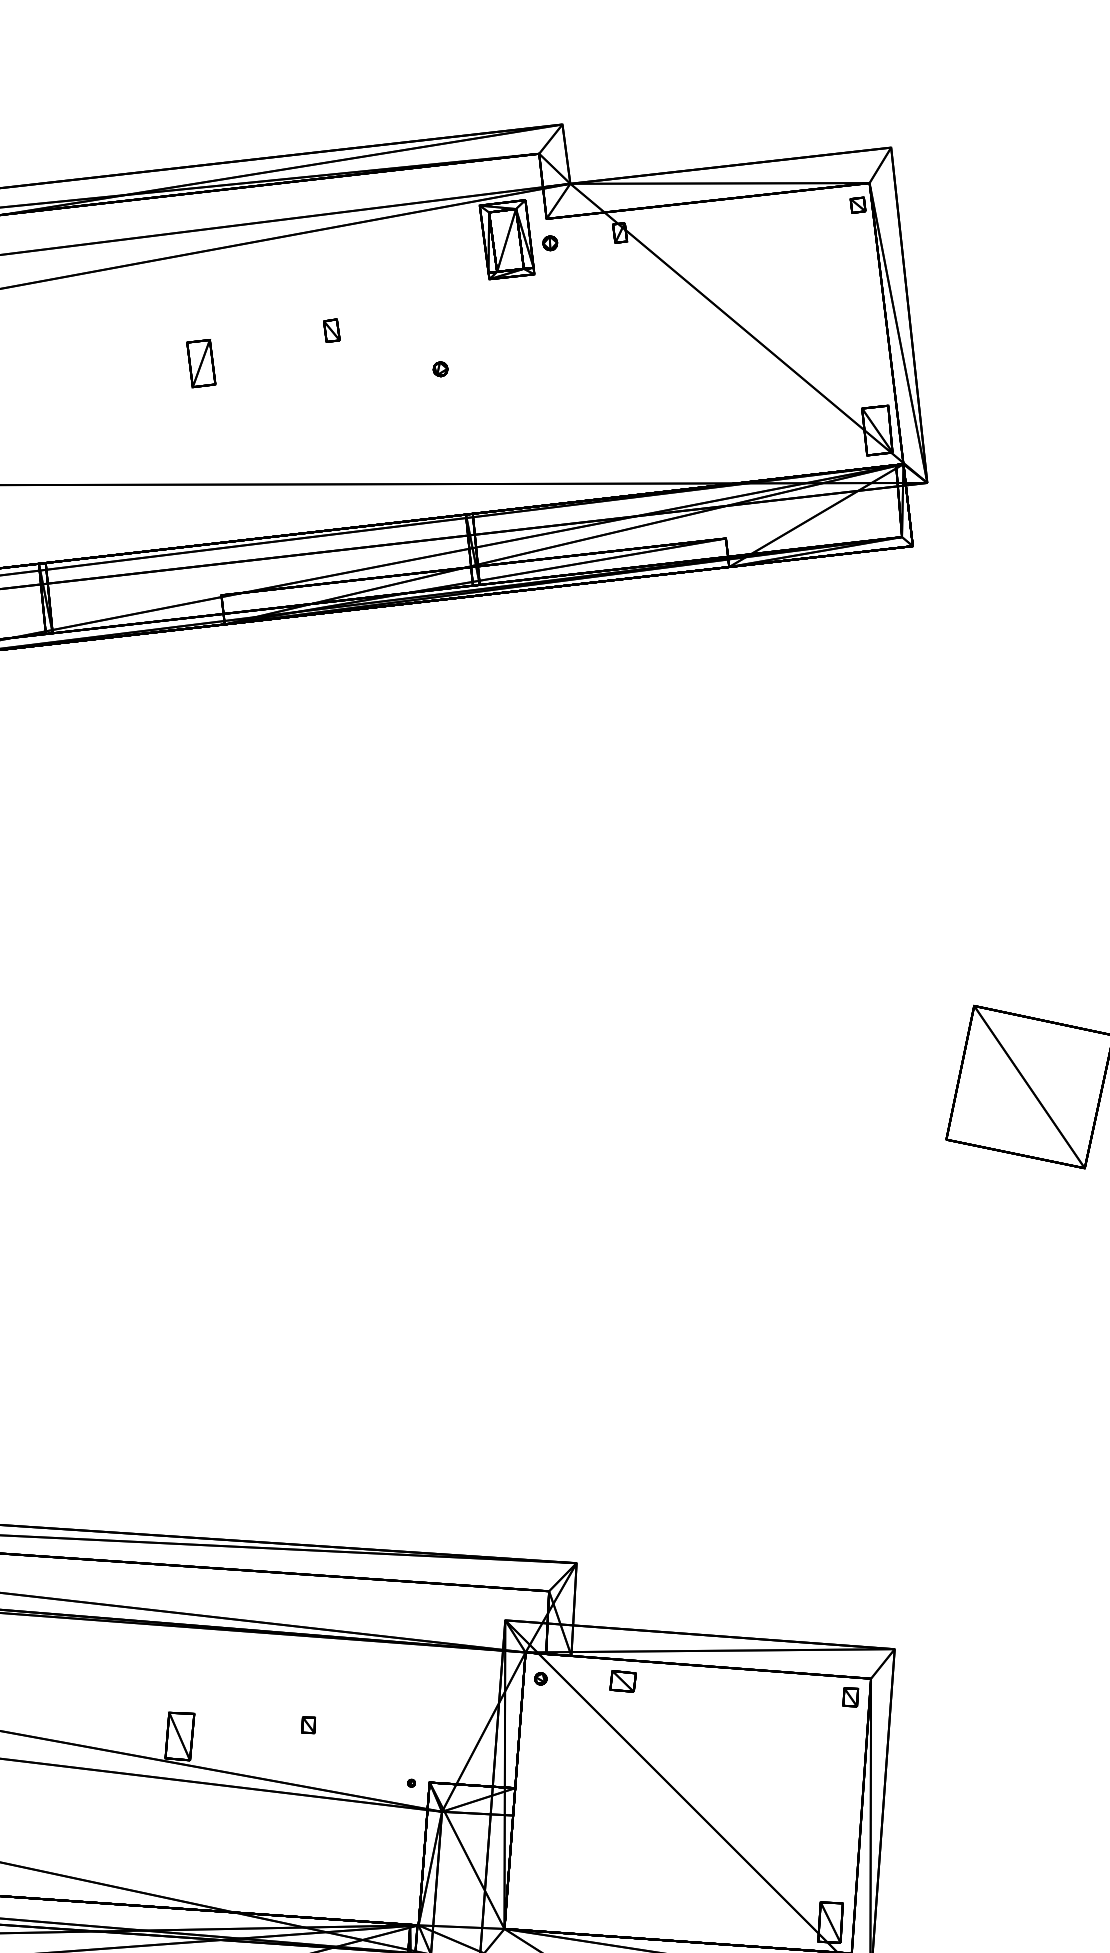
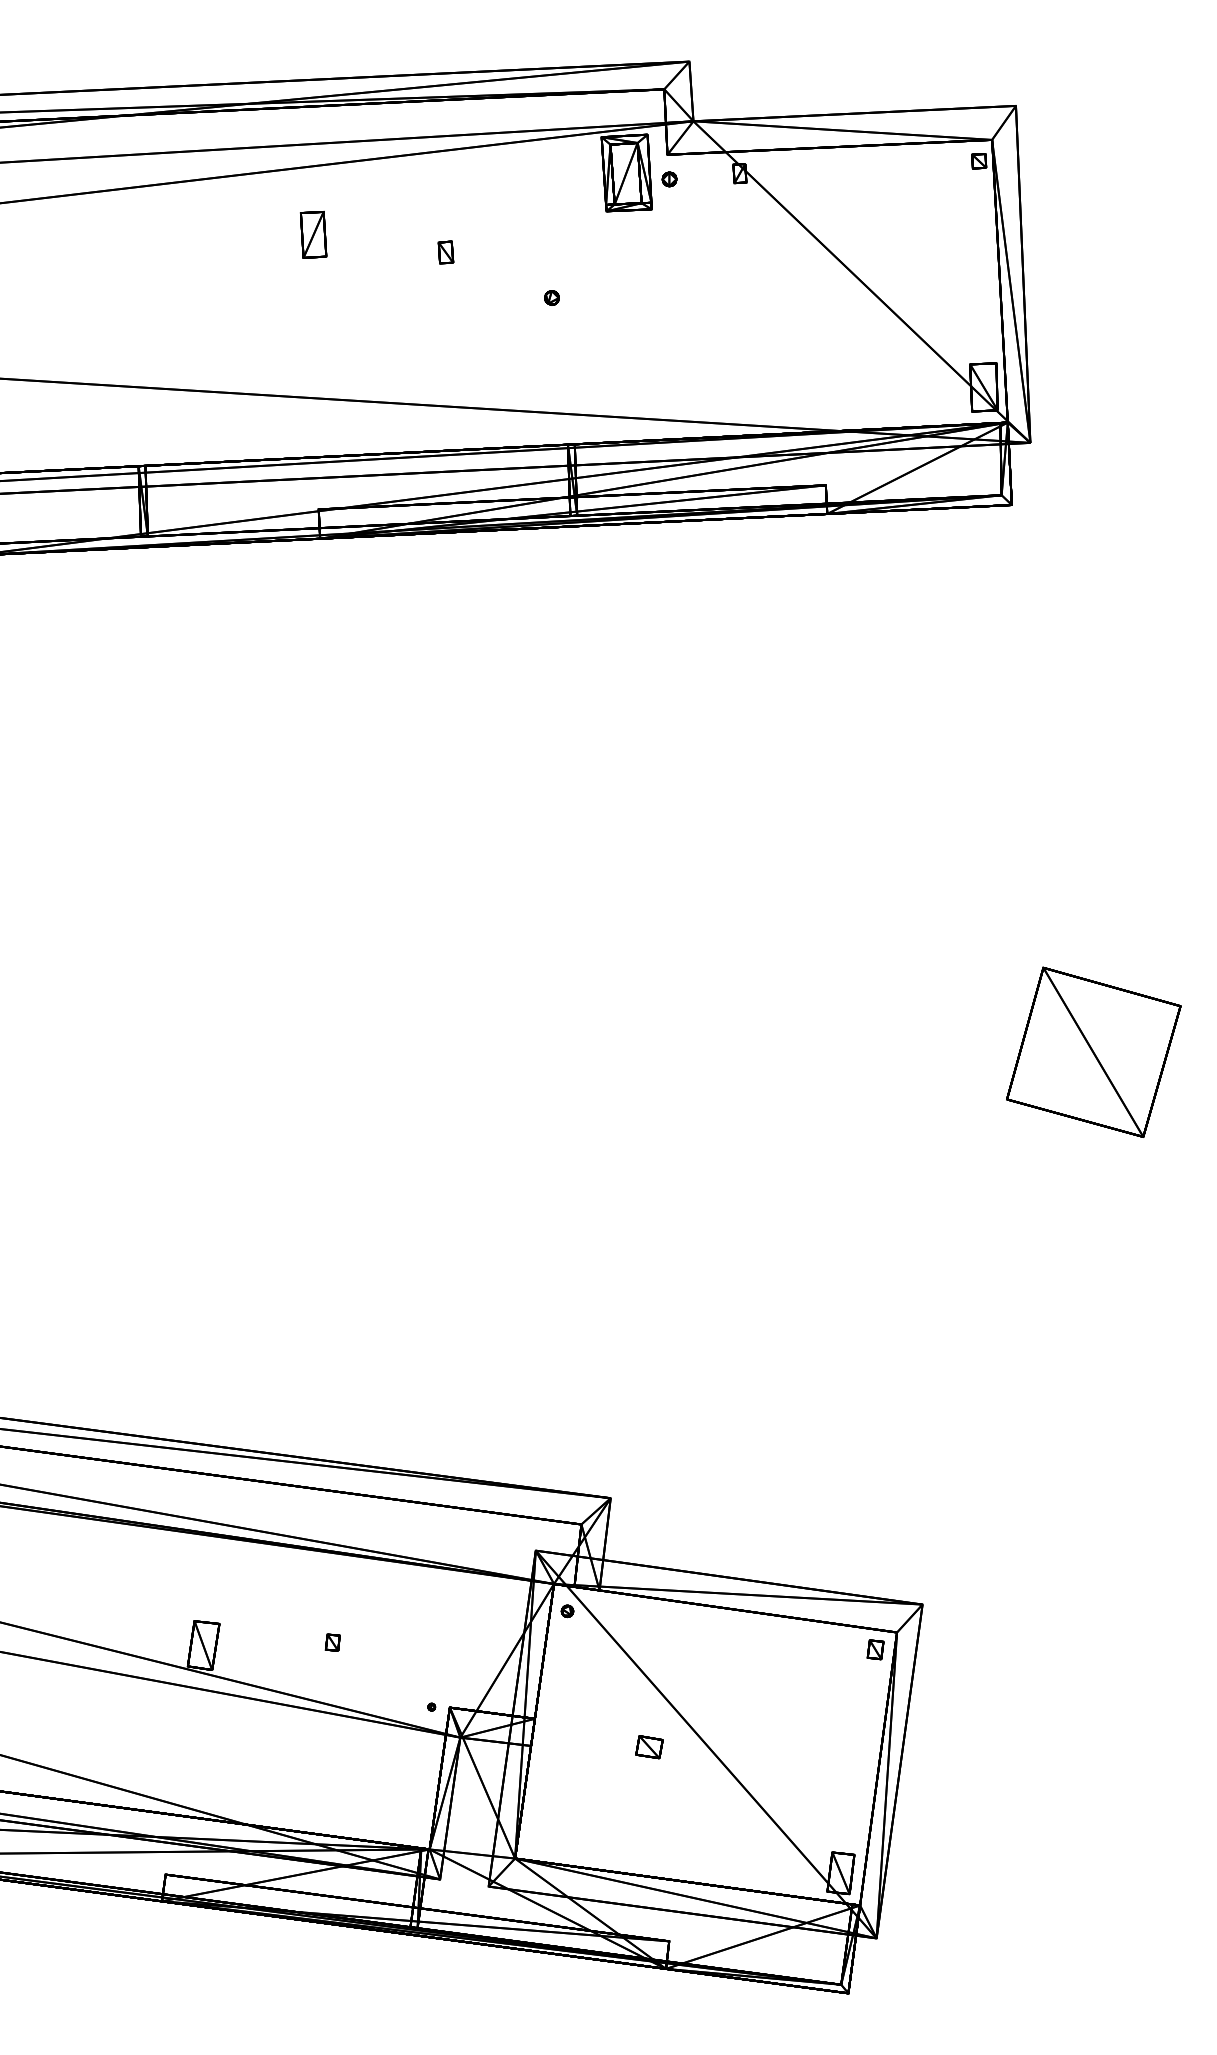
part: (201, 363) -> (313, 234), moved
part: (623, 1681) -> (649, 1747), moved

